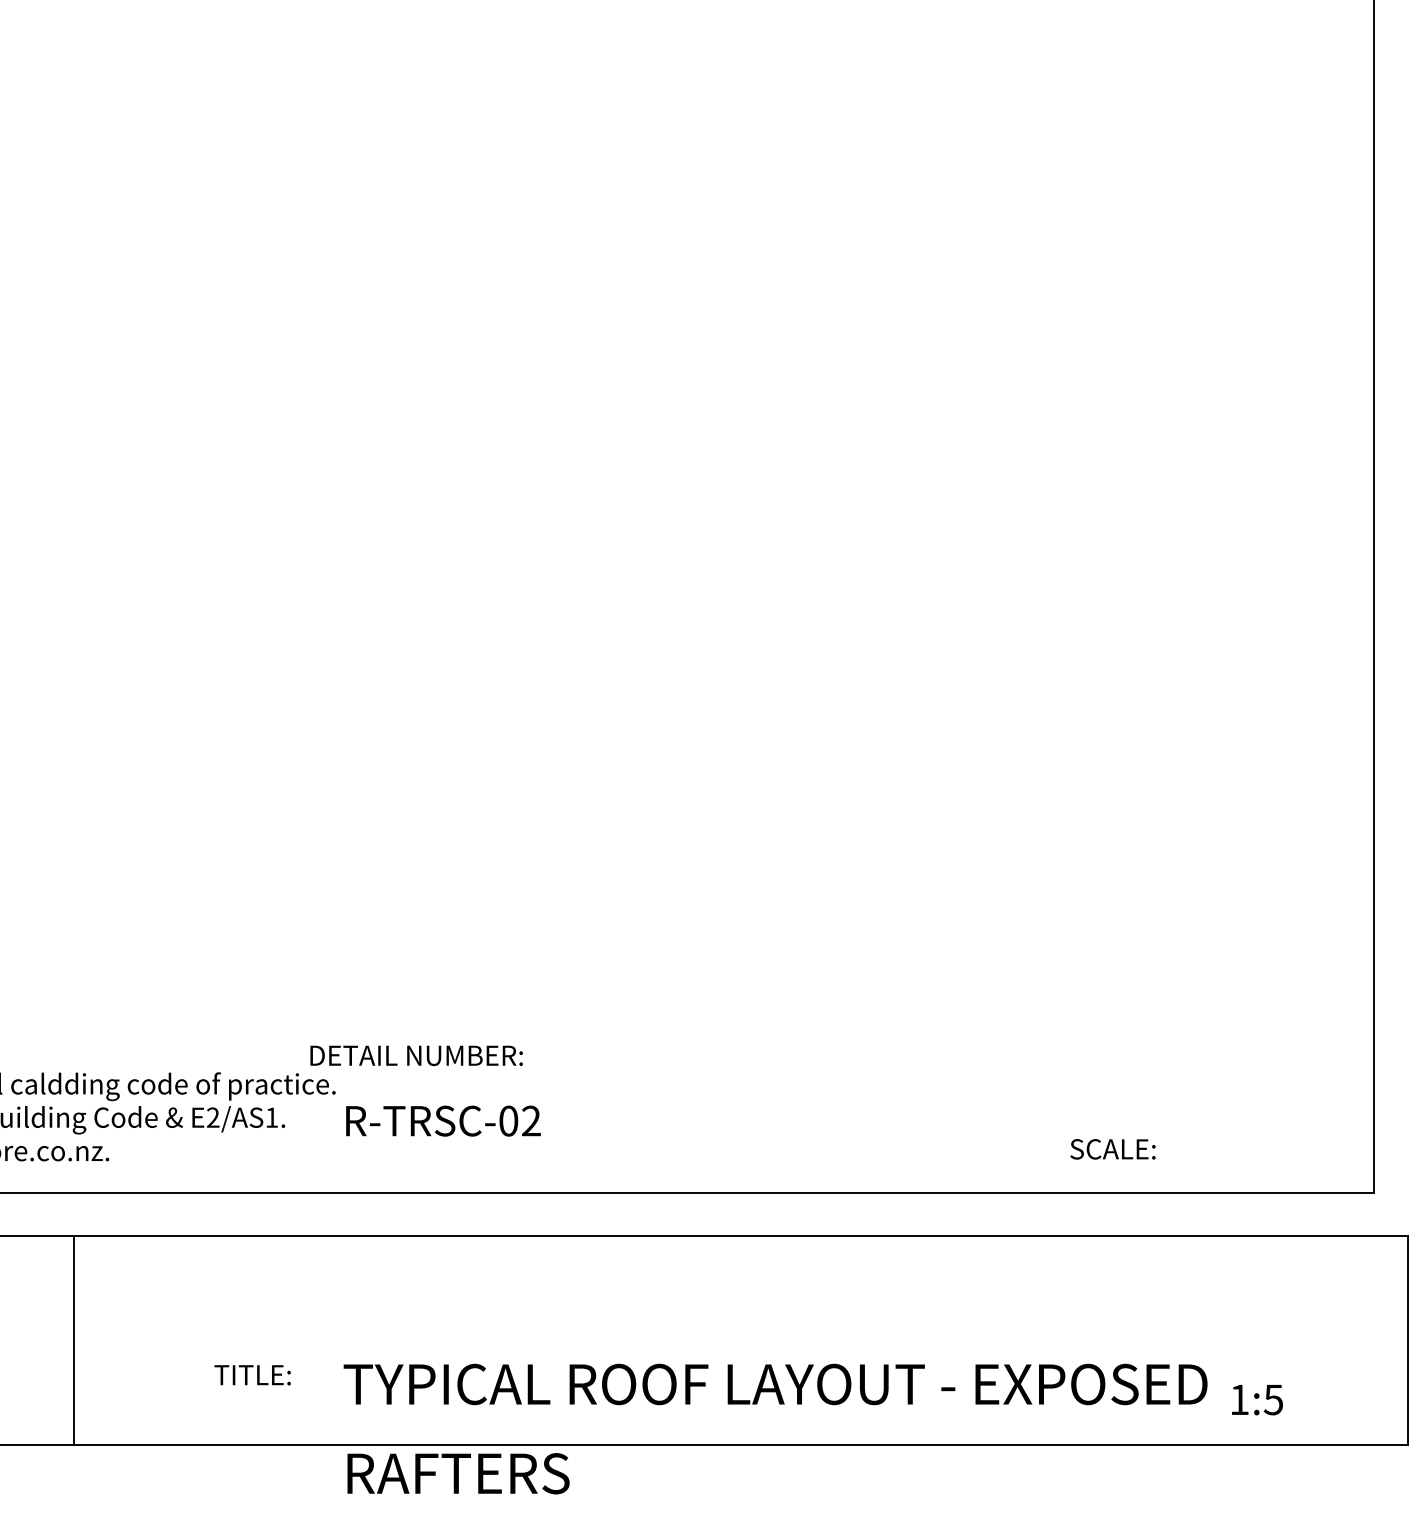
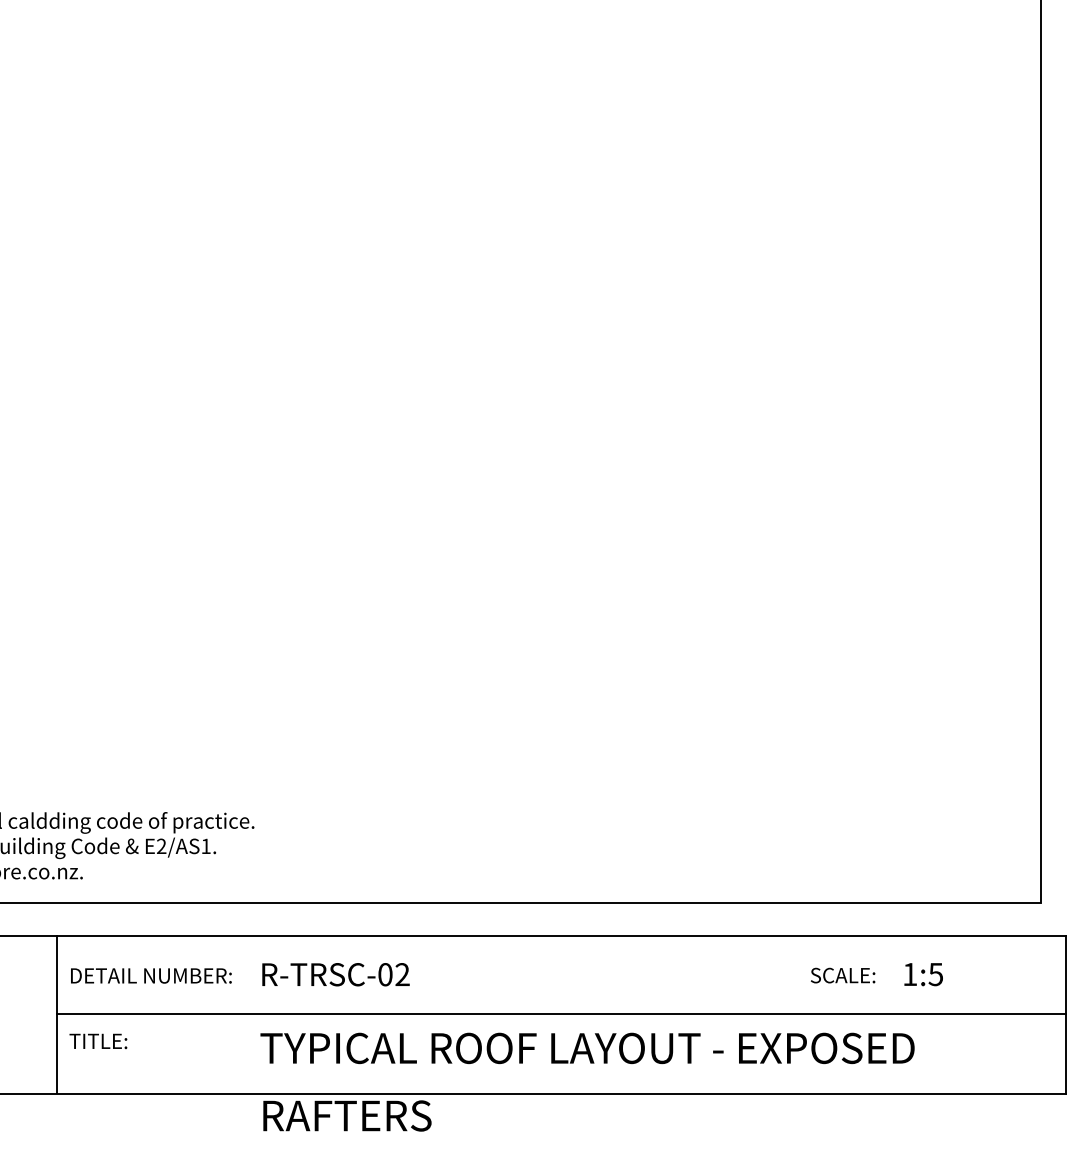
text: (416, 1055) -> (151, 975), moved
text: (443, 1120) -> (336, 974), moved
text: (1112, 1149) -> (842, 975), moved
line: (740, 1339) -> (560, 1014), added
text: (252, 1375) -> (98, 1041), moved
text: (1257, 1400) -> (923, 974), moved

